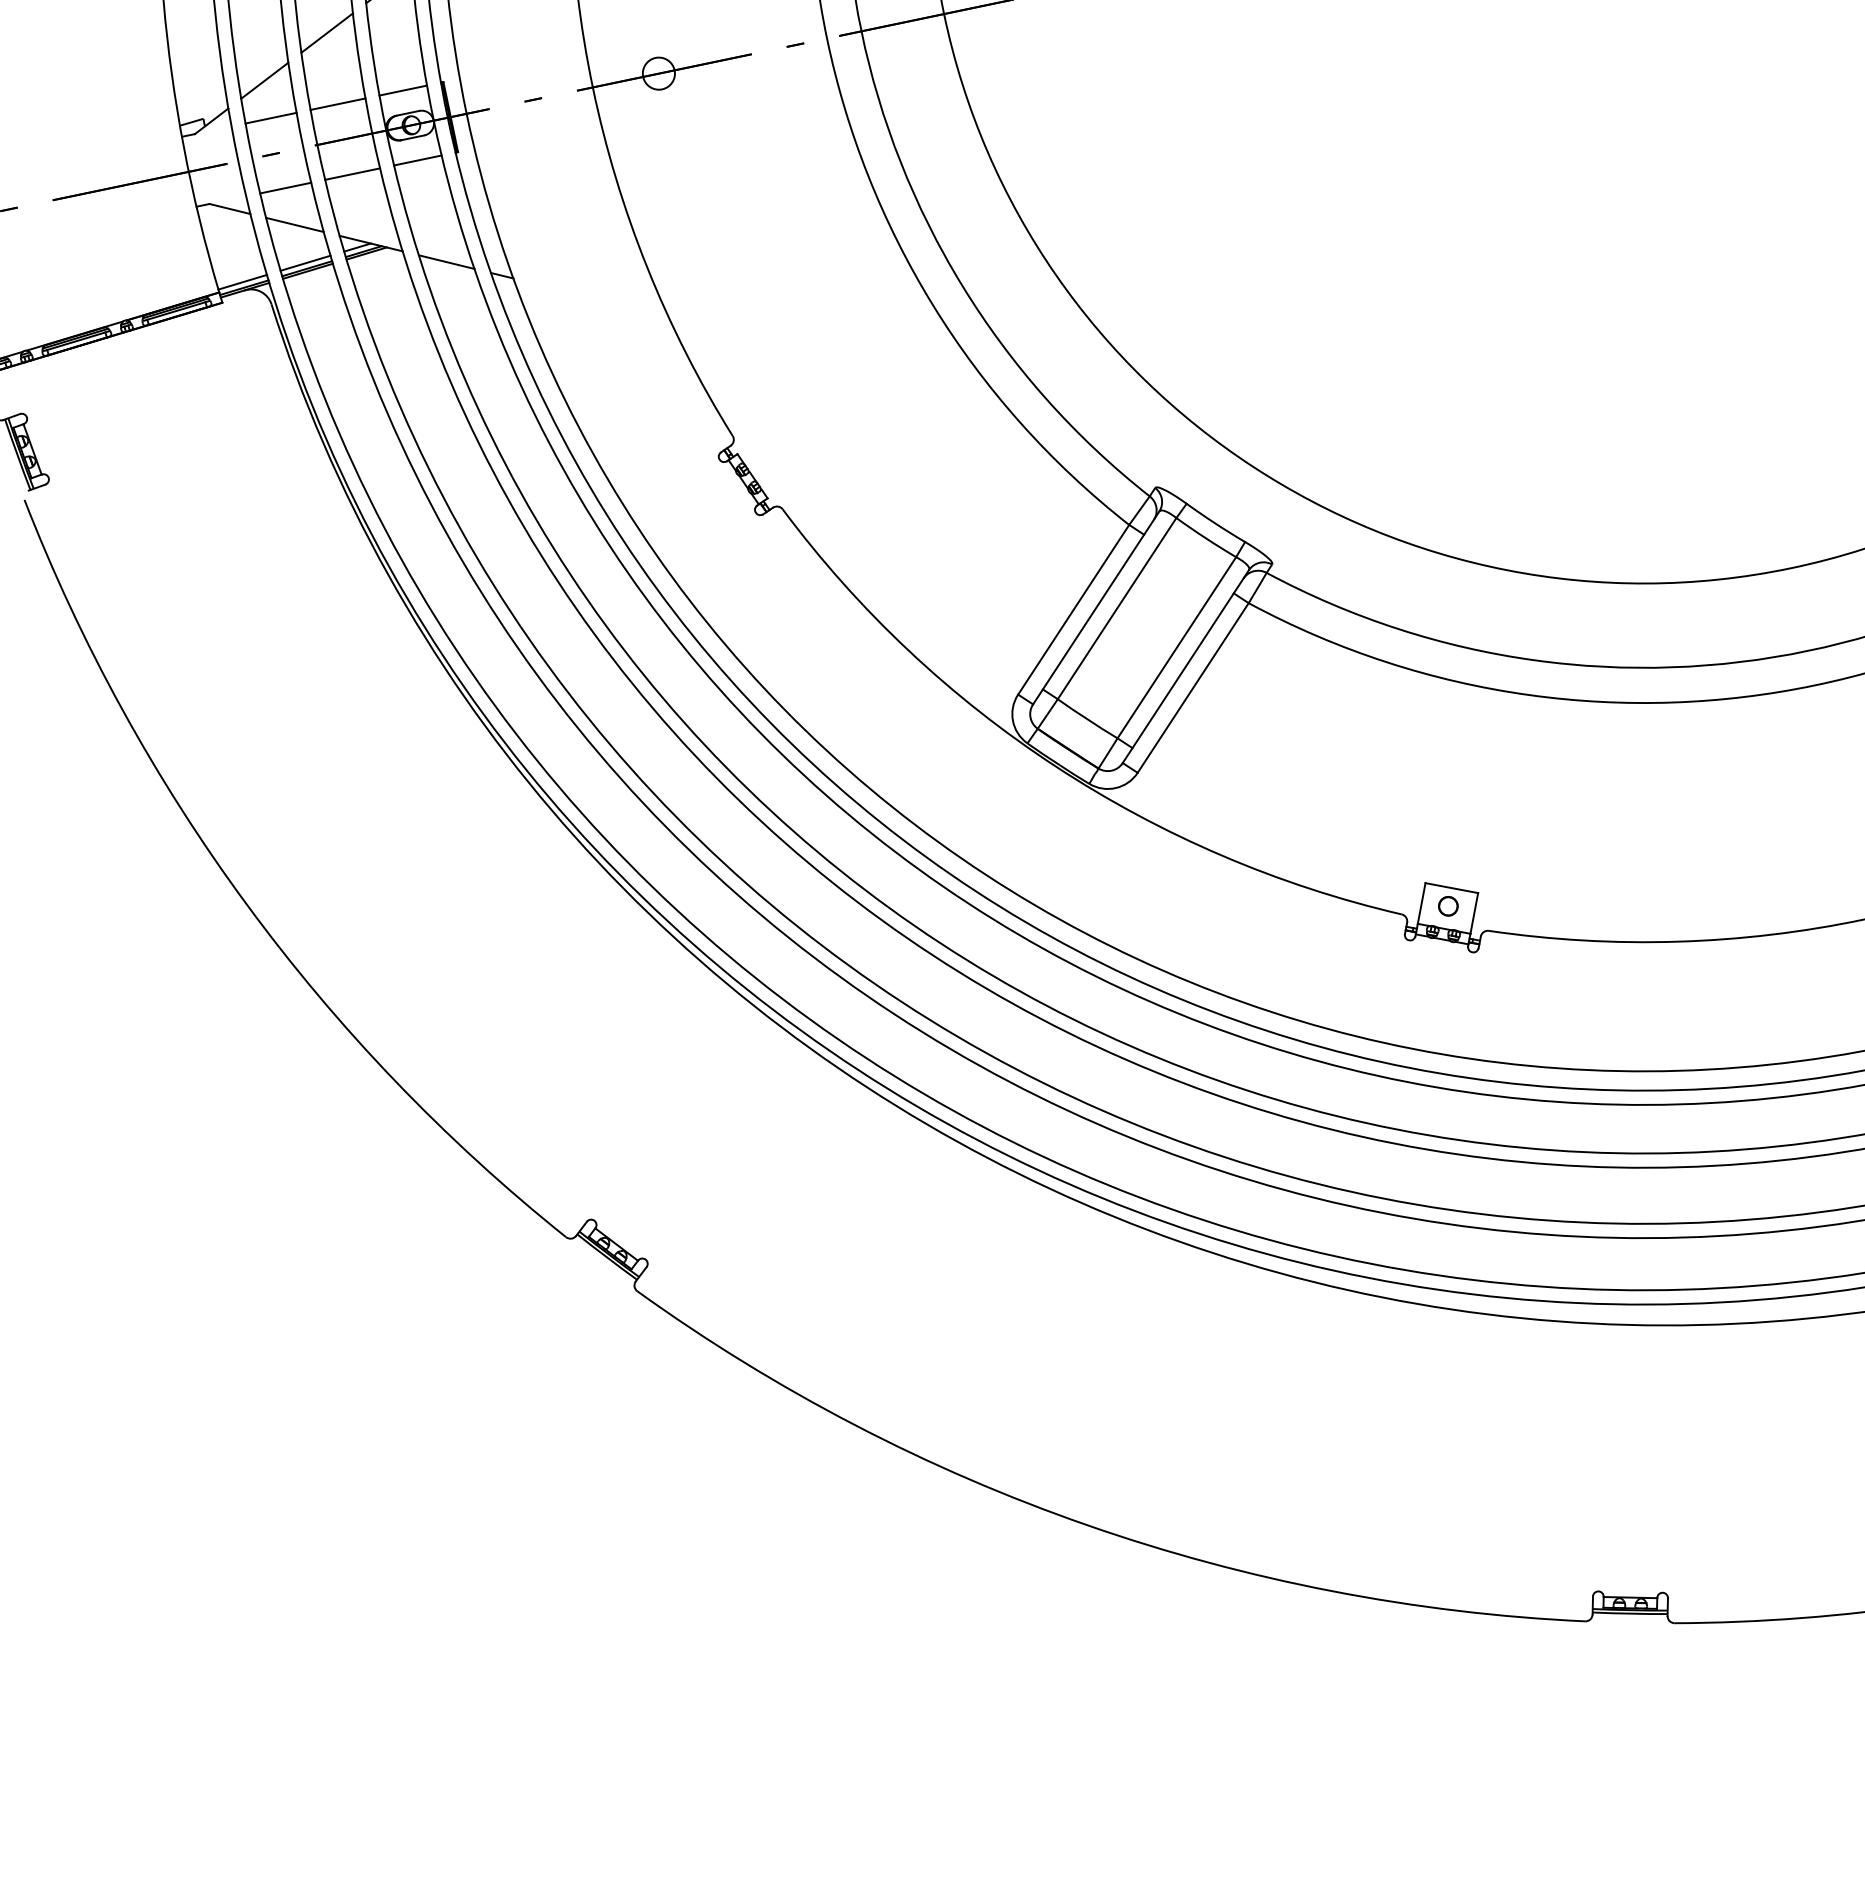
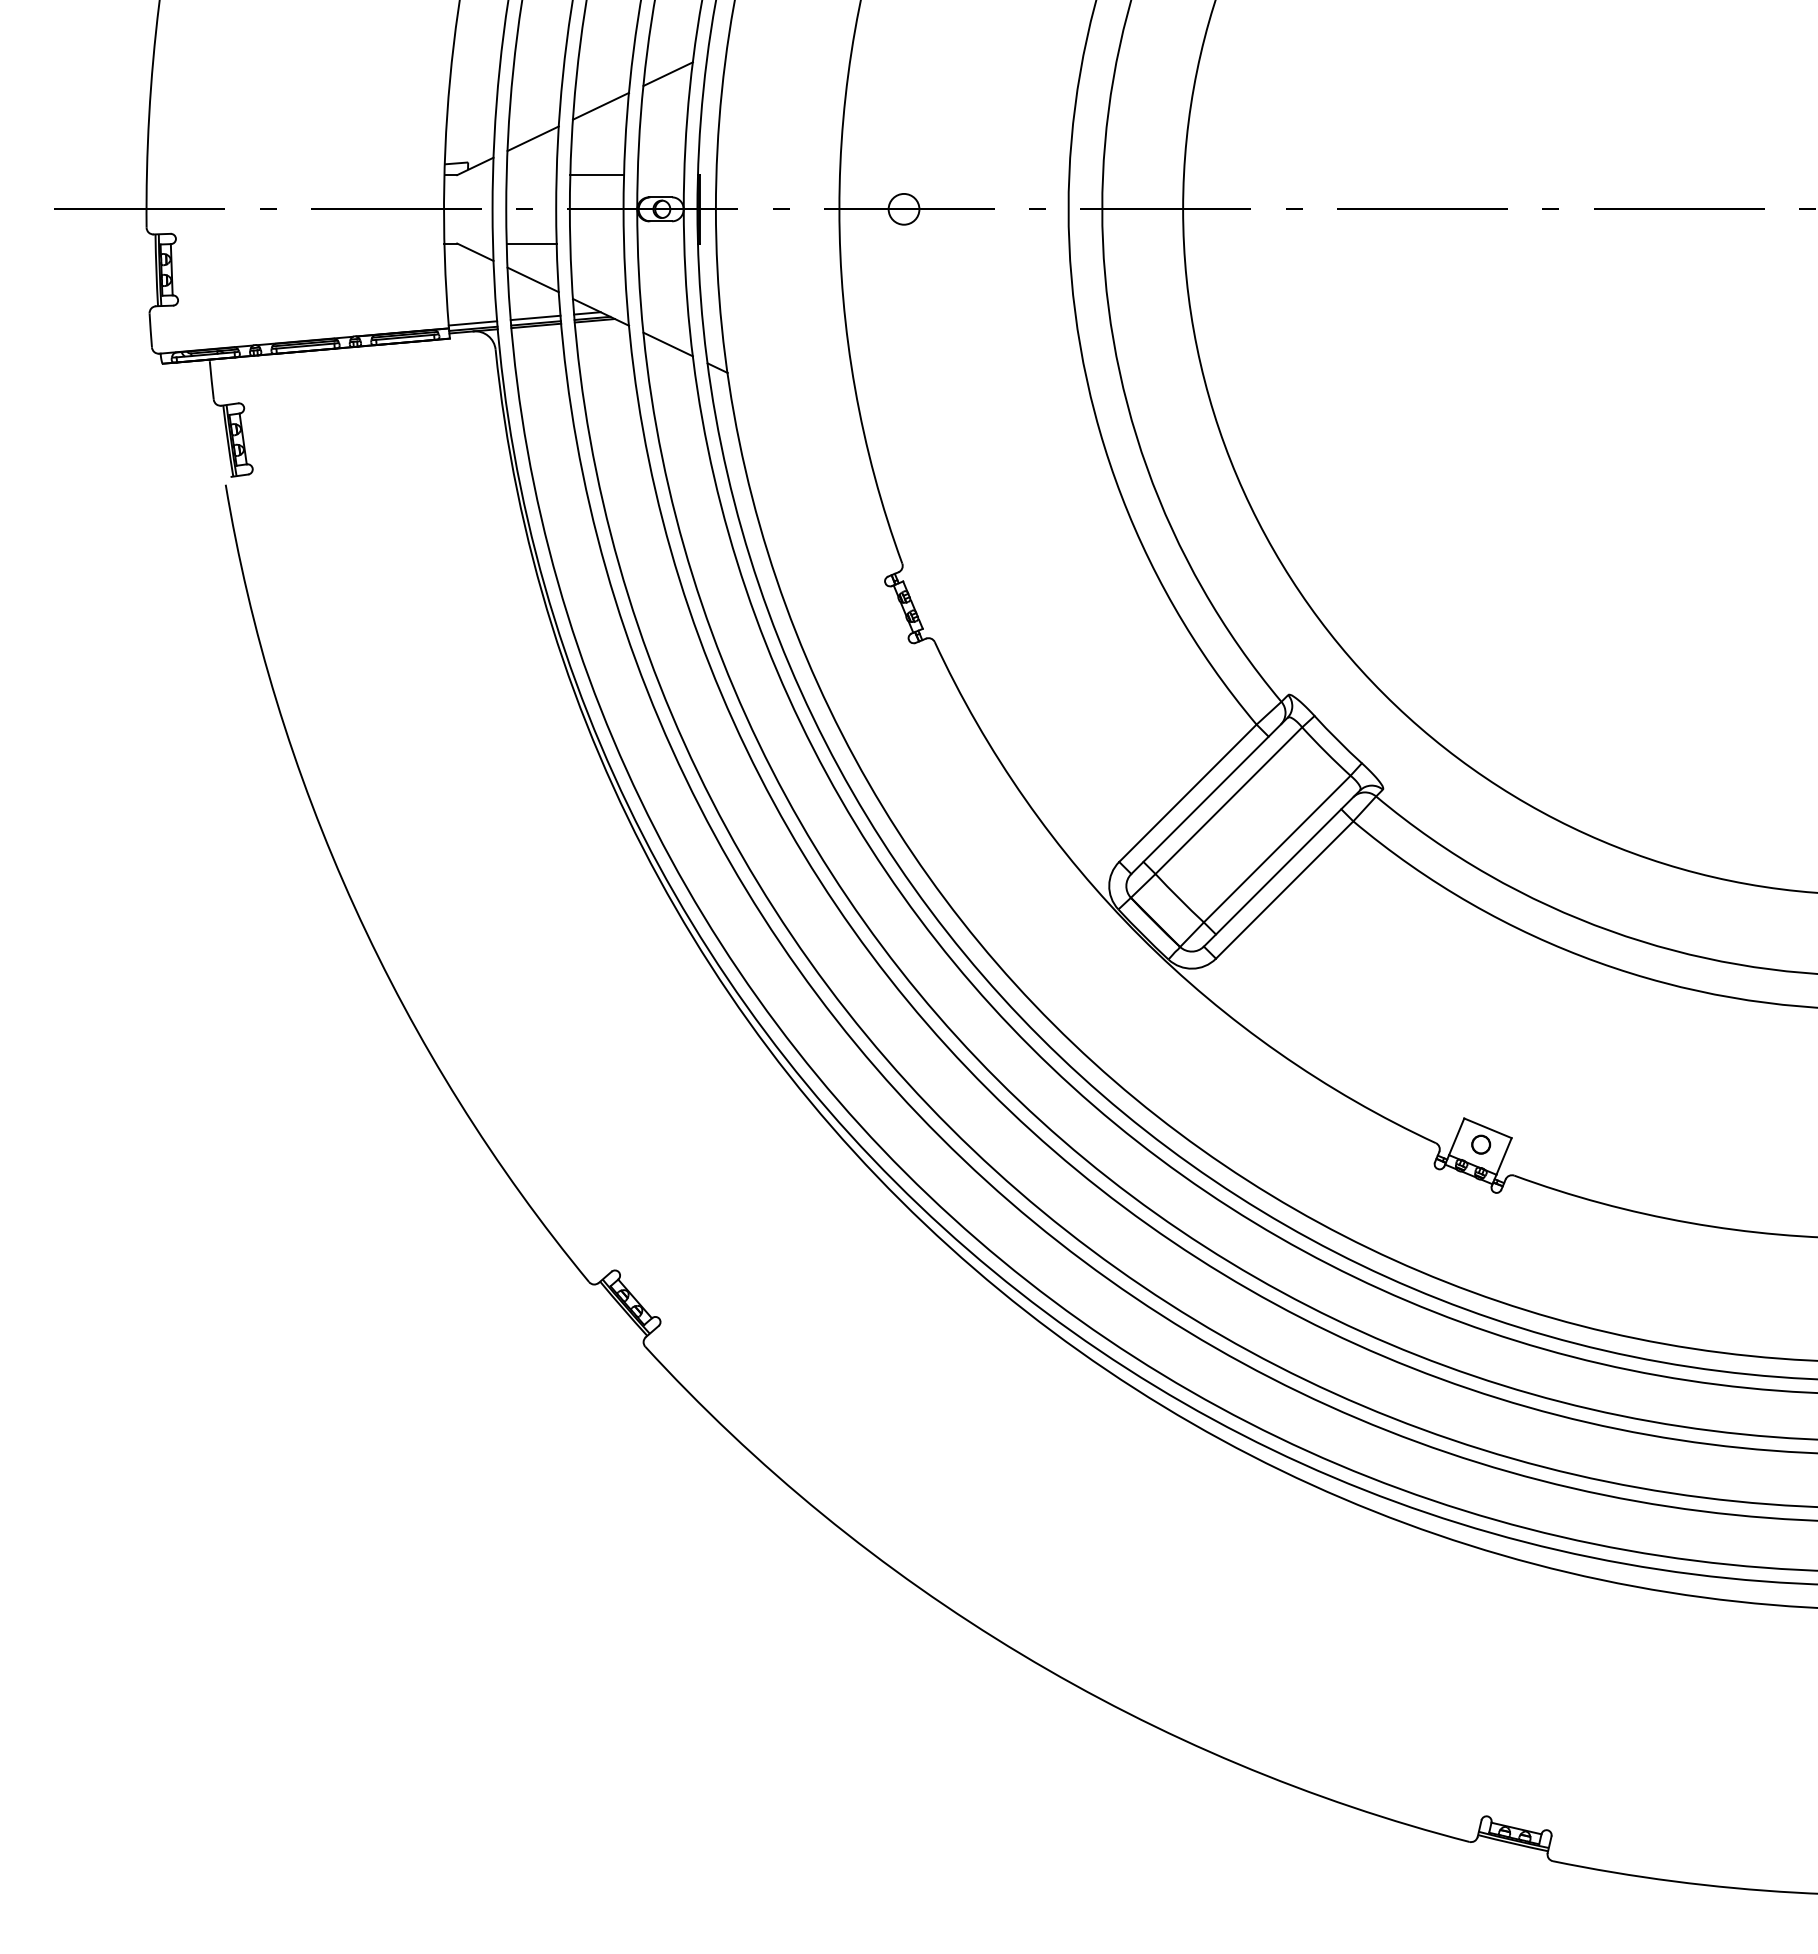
line: (402, 91) -> (660, 175), removed
line: (270, 118) -> (531, 175), removed
line: (417, 160) -> (660, 243), removed
line: (352, 174) -> (597, 243), removed

